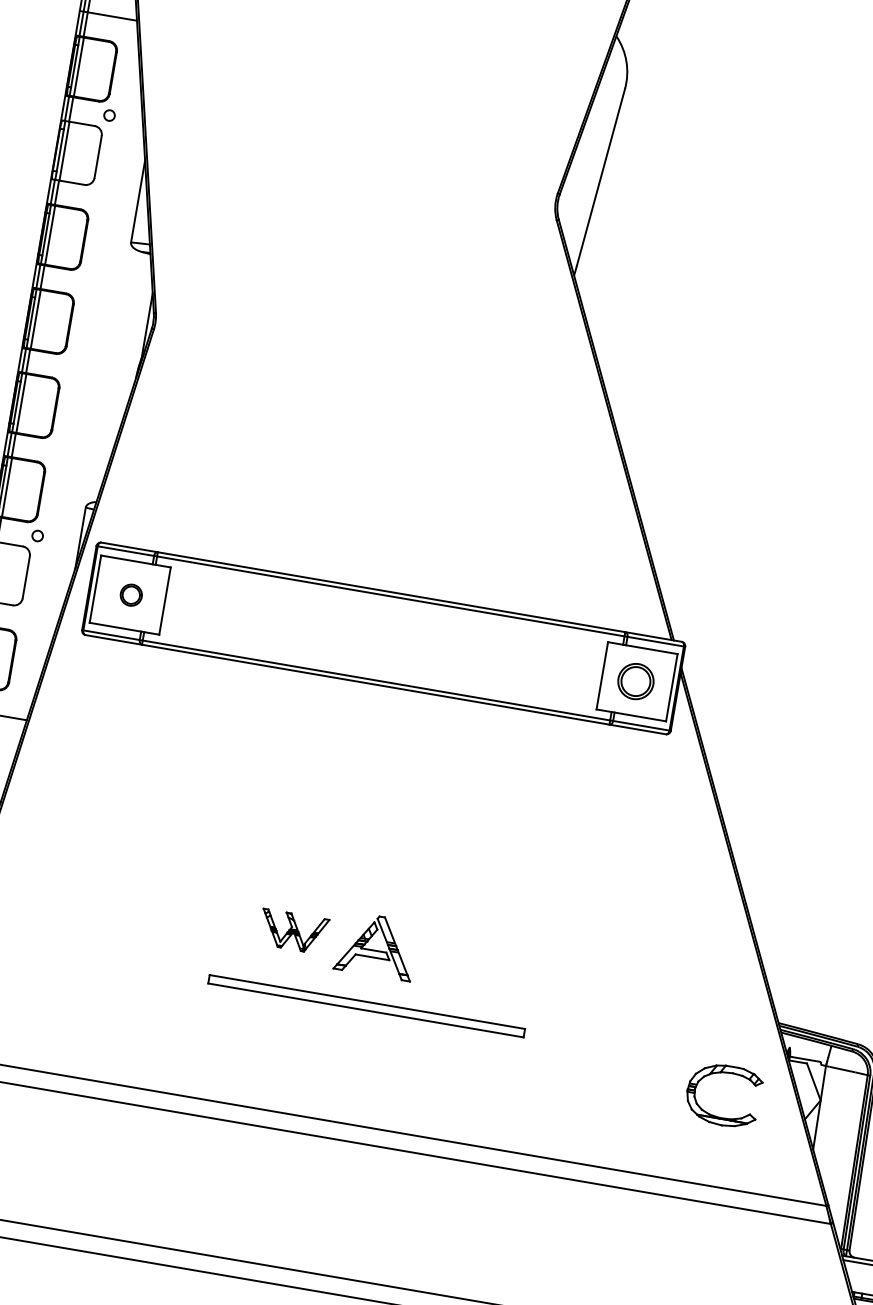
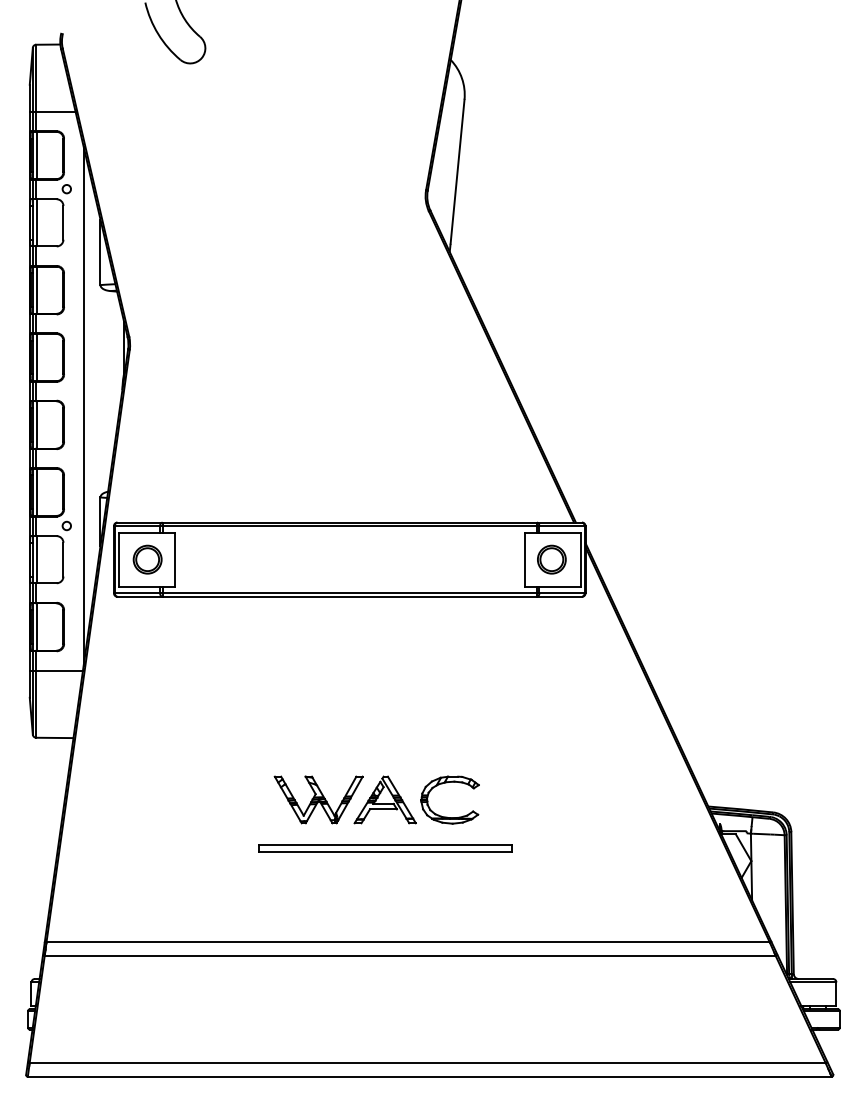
line: (84, 389) -> (83, 405), added
part: (131, 595) -> (147, 559), size x1.67
part: (293, 931) -> (318, 799), size x1.67
part: (722, 1073) -> (446, 783), moved

